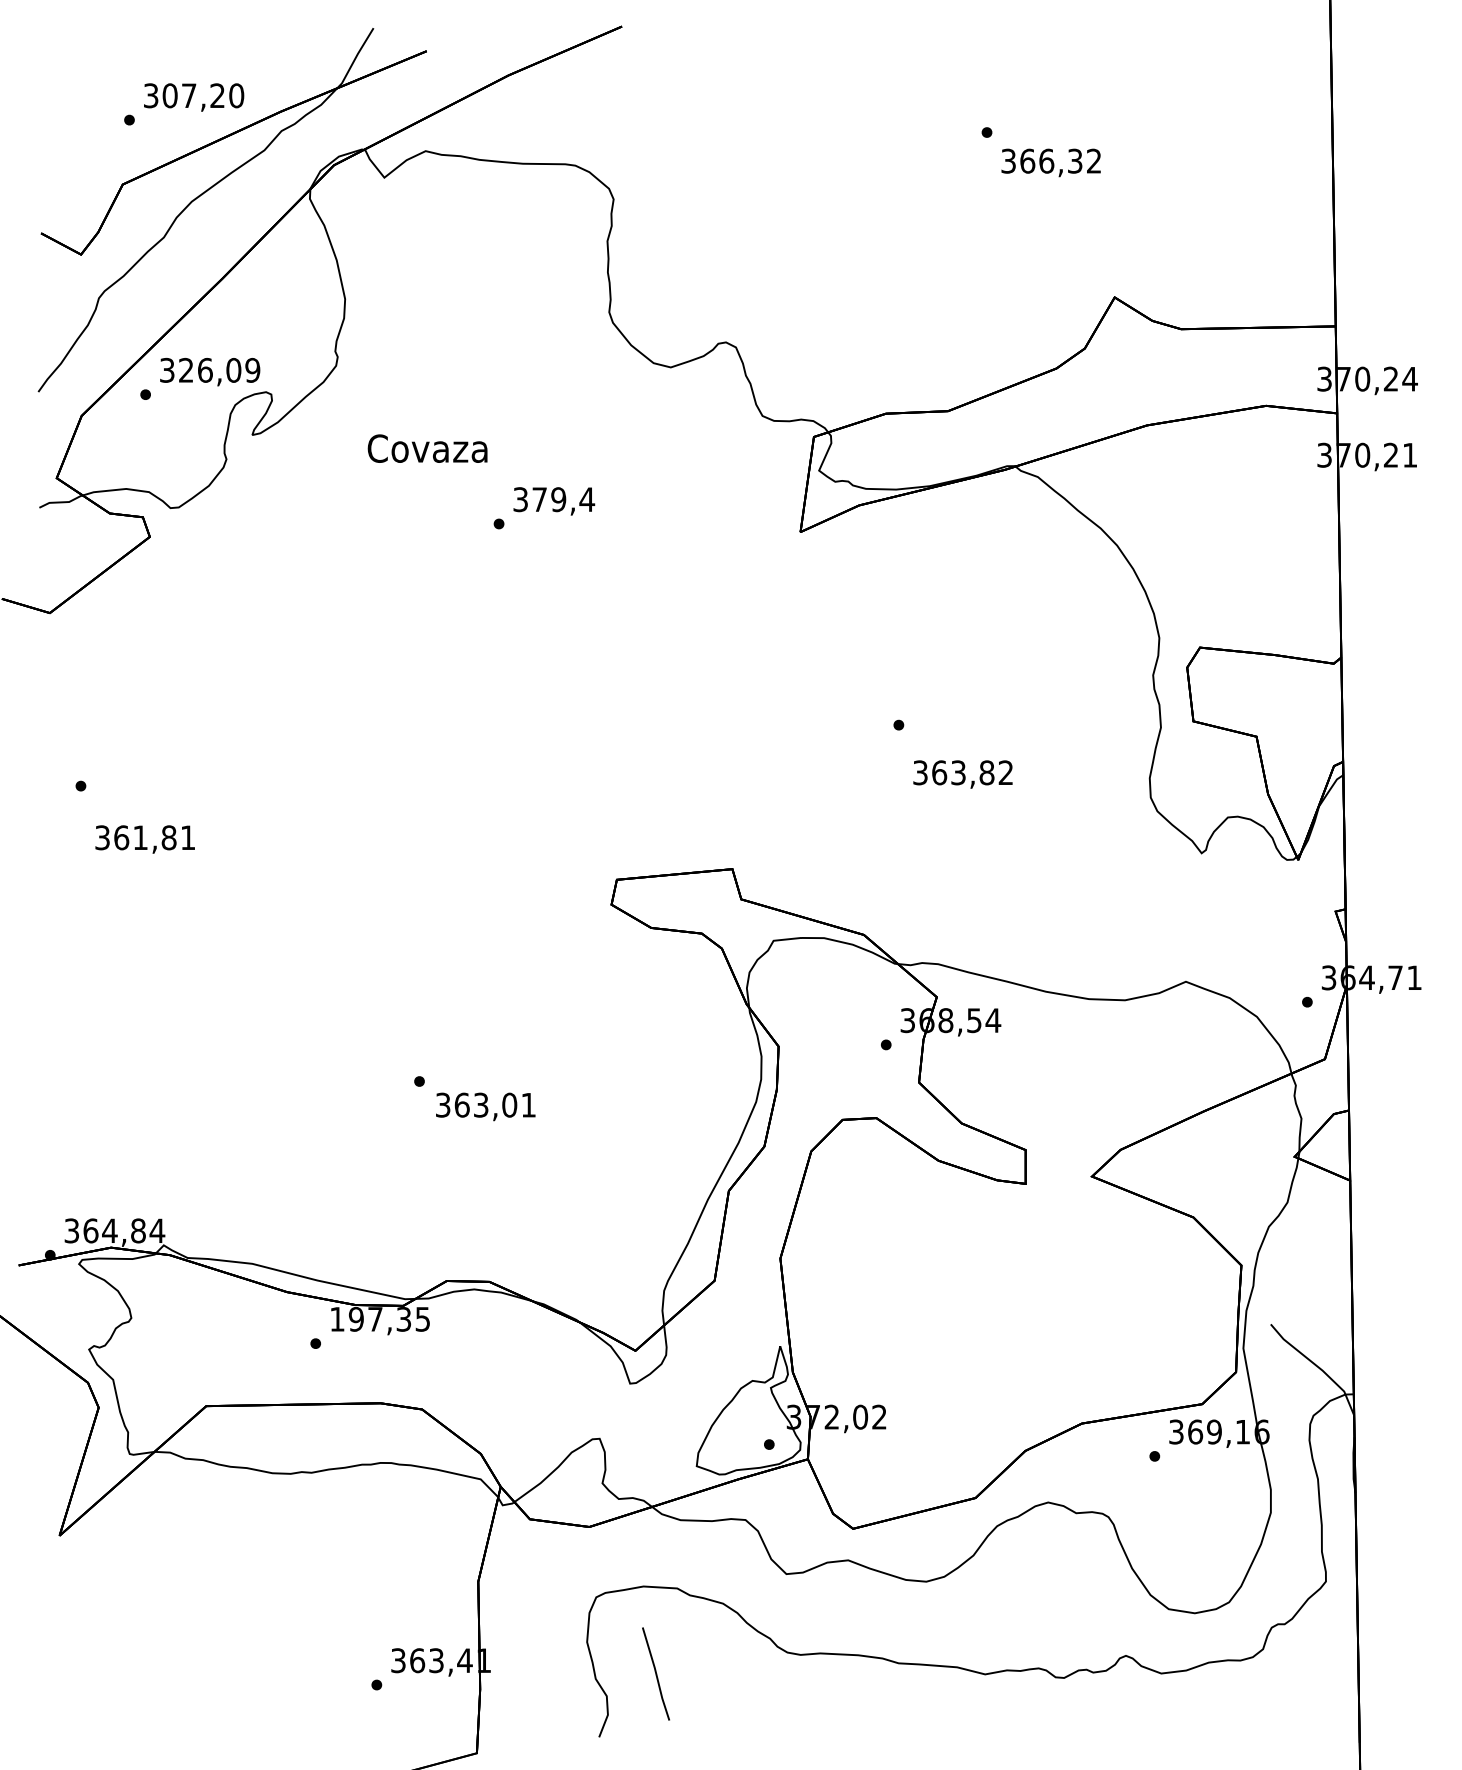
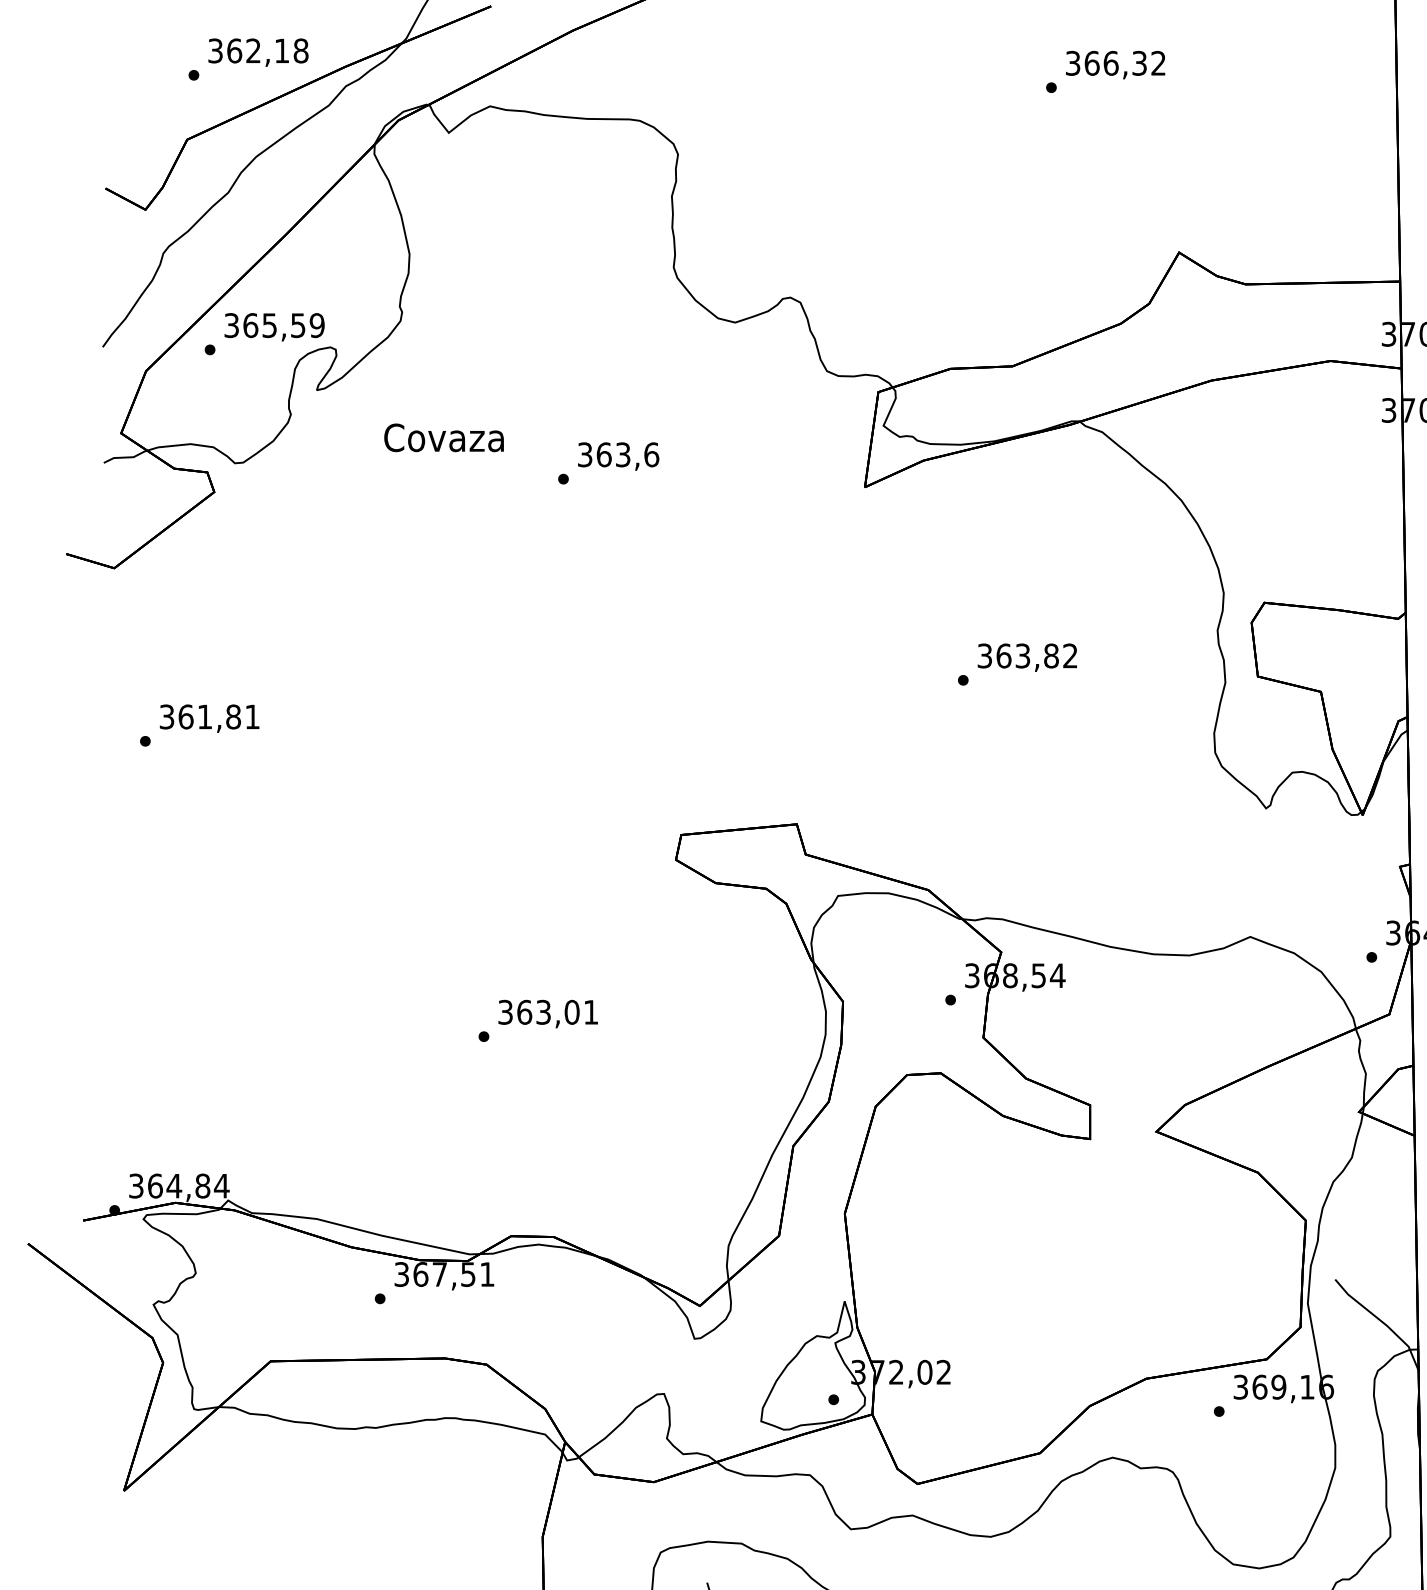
text: (203, 95) -> (267, 50), 307,20 -> 362,18
text: (1050, 162) -> (1114, 64), moved
text: (210, 369) -> (274, 324), 326,09 -> 365,59
text: (427, 448) -> (443, 437), moved
text: (563, 499) -> (627, 454), 379,4 -> 363,6
text: (962, 774) -> (1026, 657), moved
text: (144, 839) -> (208, 718), moved
text: (485, 1106) -> (547, 1013), moved
text: (379, 1318) -> (443, 1273), 197,35 -> 367,51

